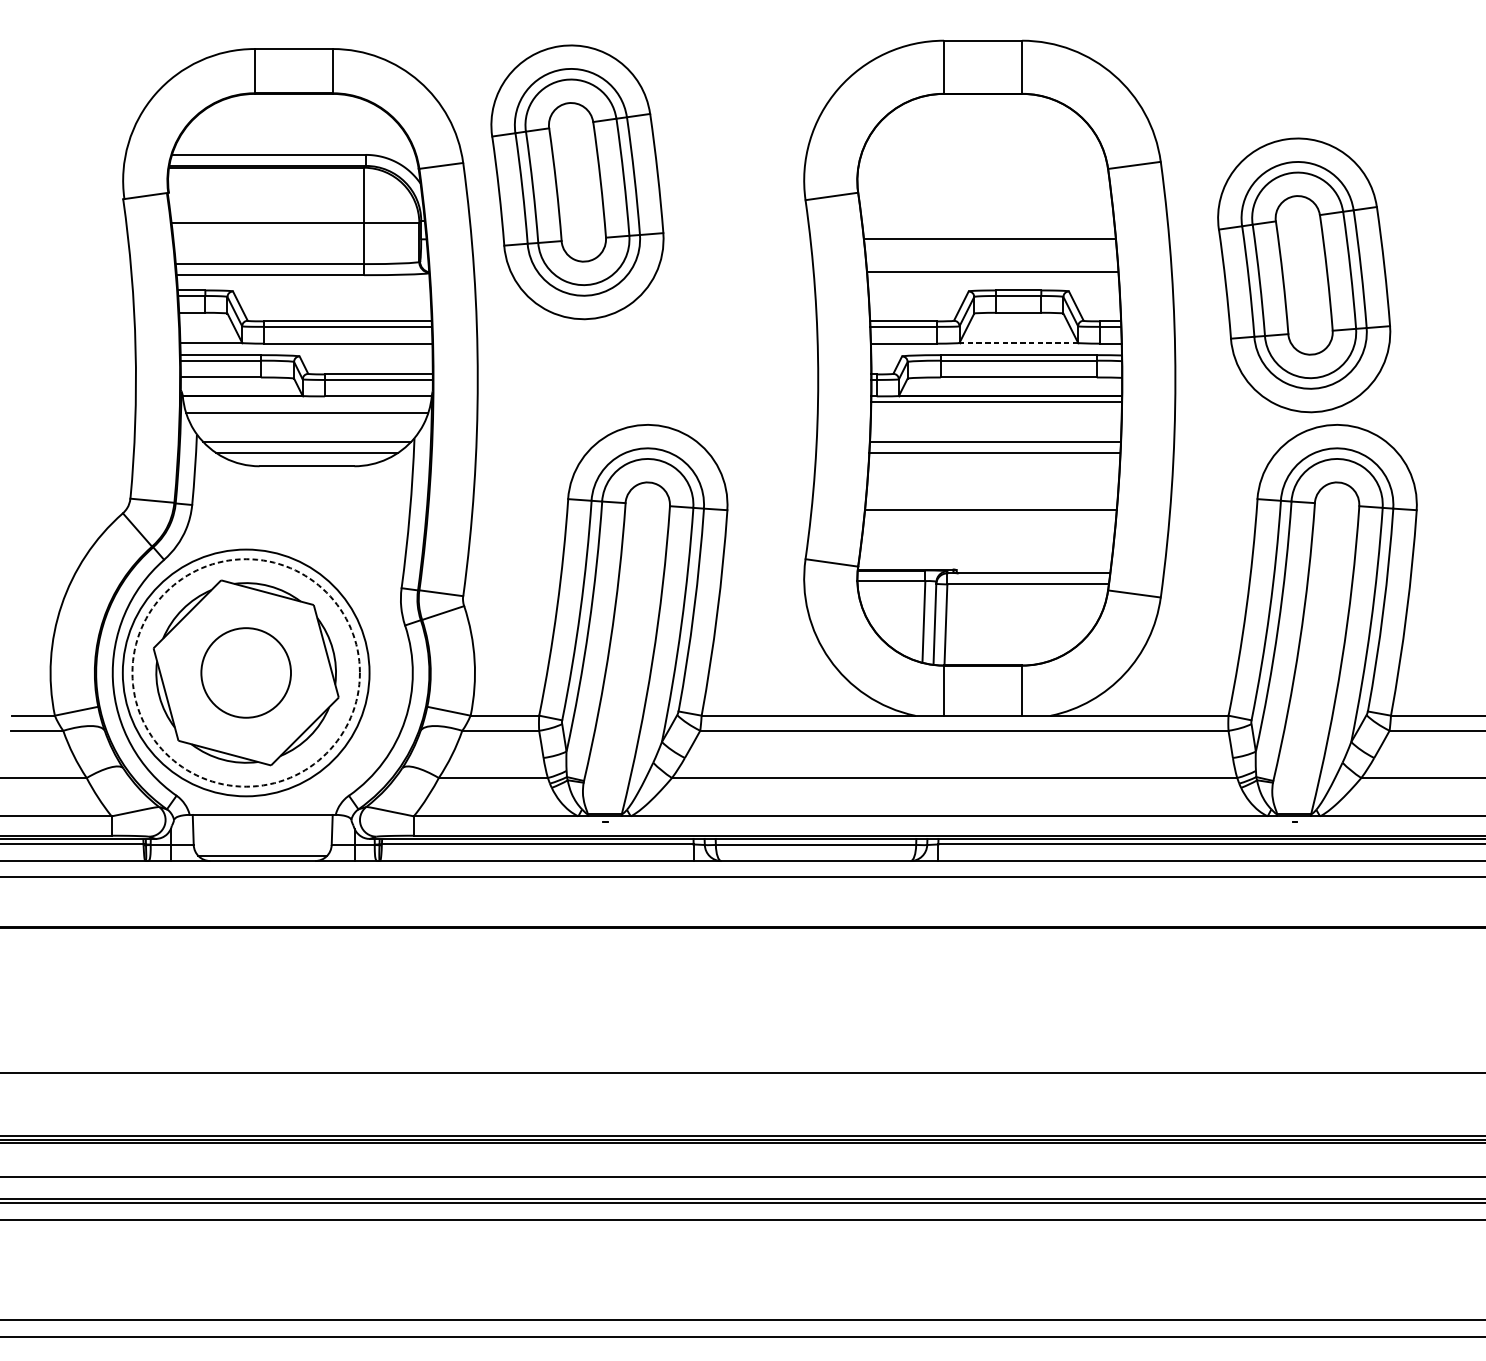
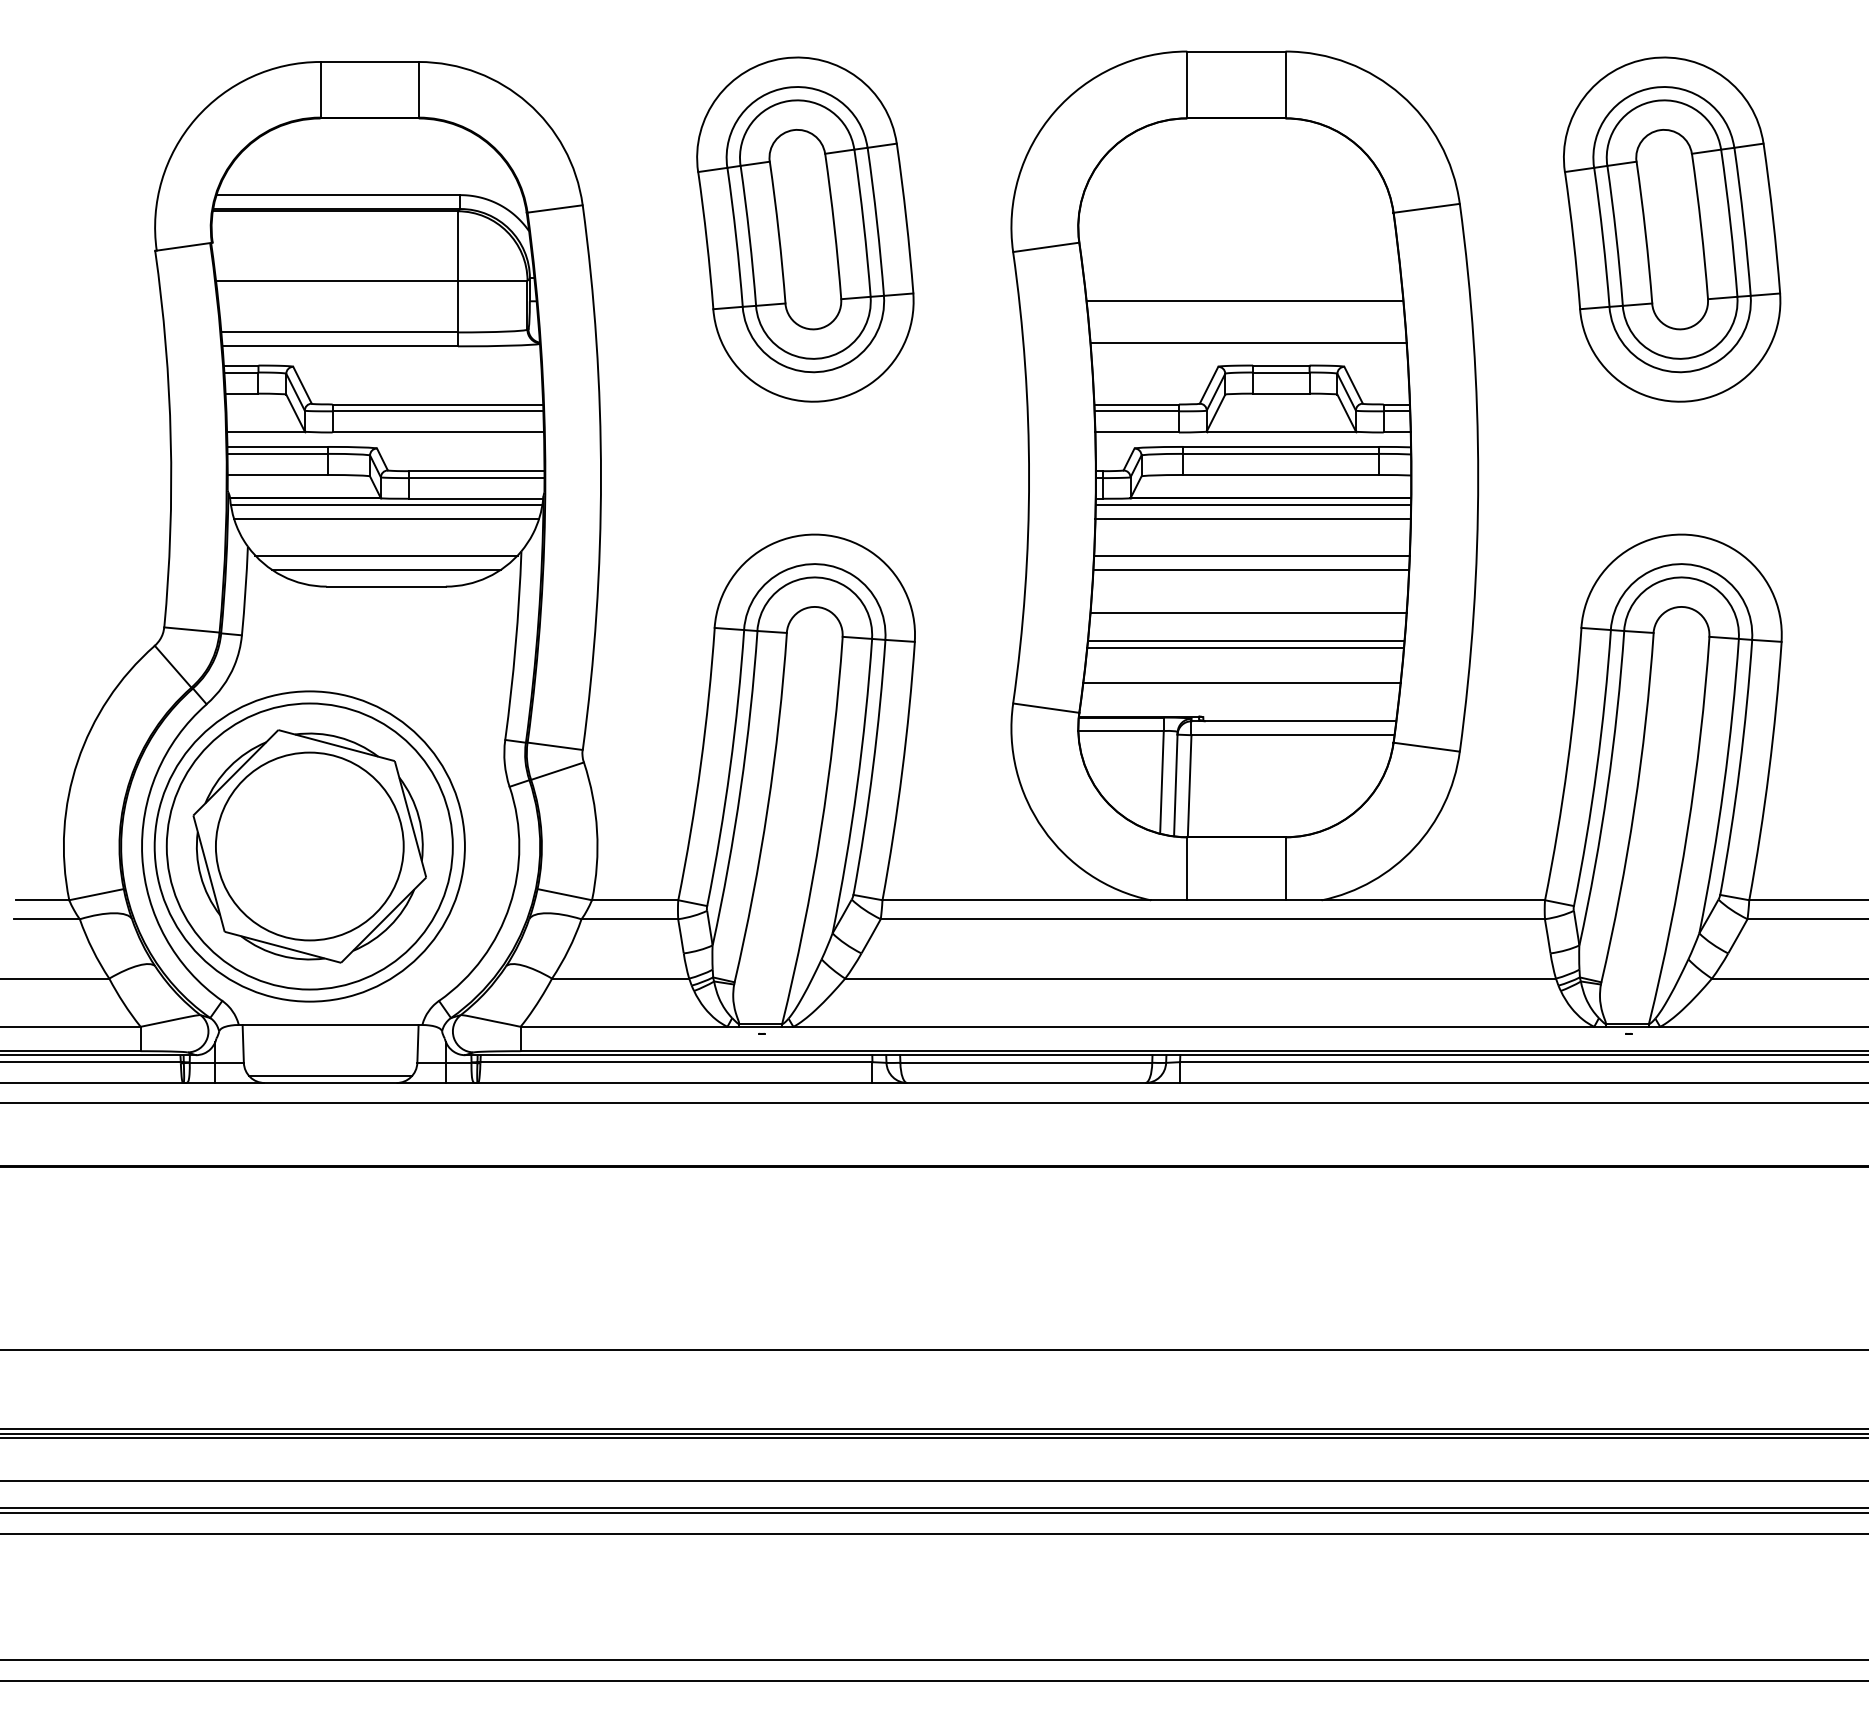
part: (577, 182) -> (805, 229), moved
part: (1304, 275) -> (1672, 229), moved
line: (1018, 342) -> (1281, 431), dashed -> solid
line: (307, 401) -> (386, 505), added
line: (995, 412) -> (1252, 519), added
line: (992, 487) -> (1248, 613), added
line: (990, 514) -> (1245, 647), added
line: (987, 542) -> (1241, 682), added
circle: (245, 672) -> (309, 846), dashed -> solid
circle: (245, 672) -> (309, 846), size x1.67

